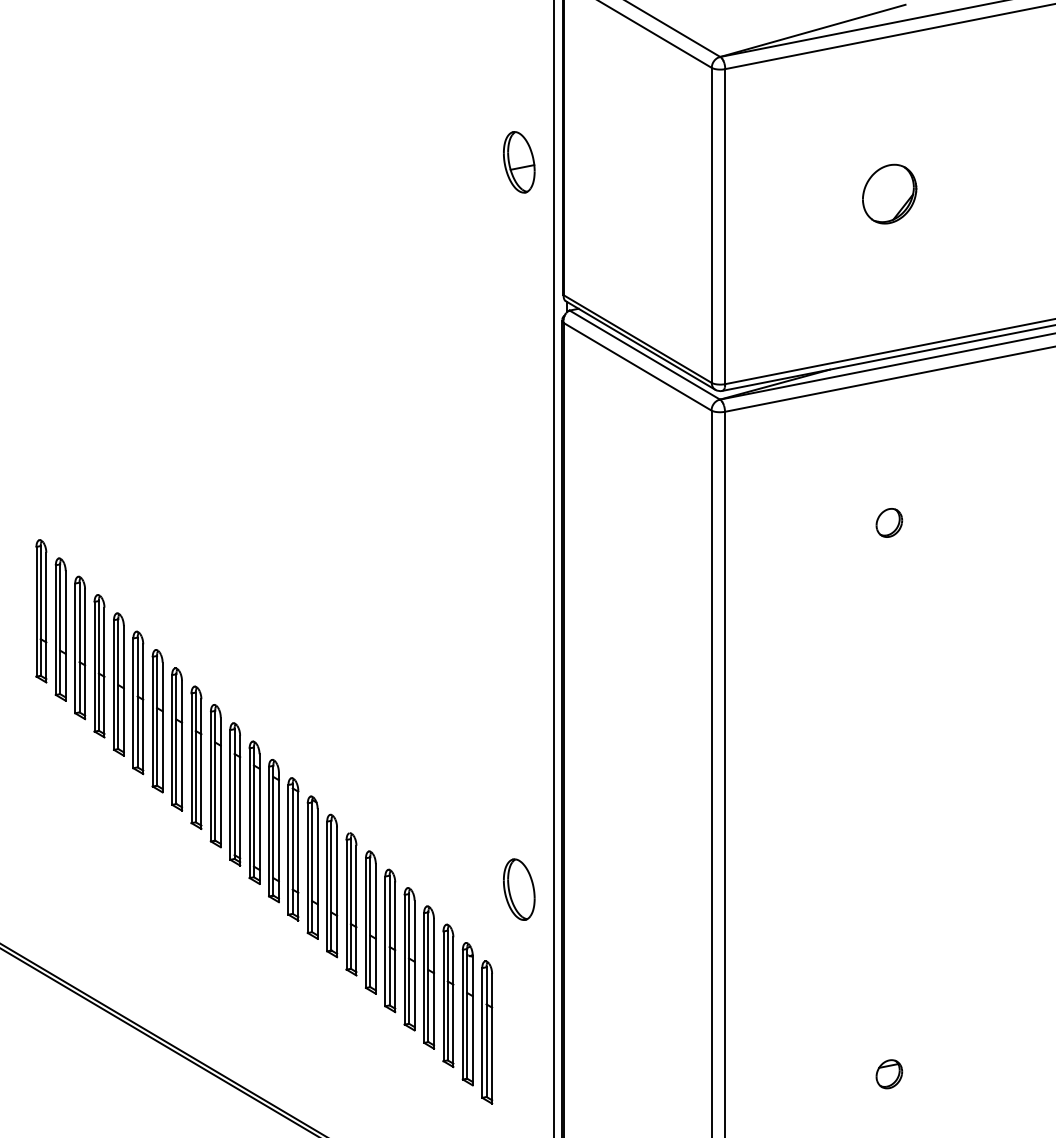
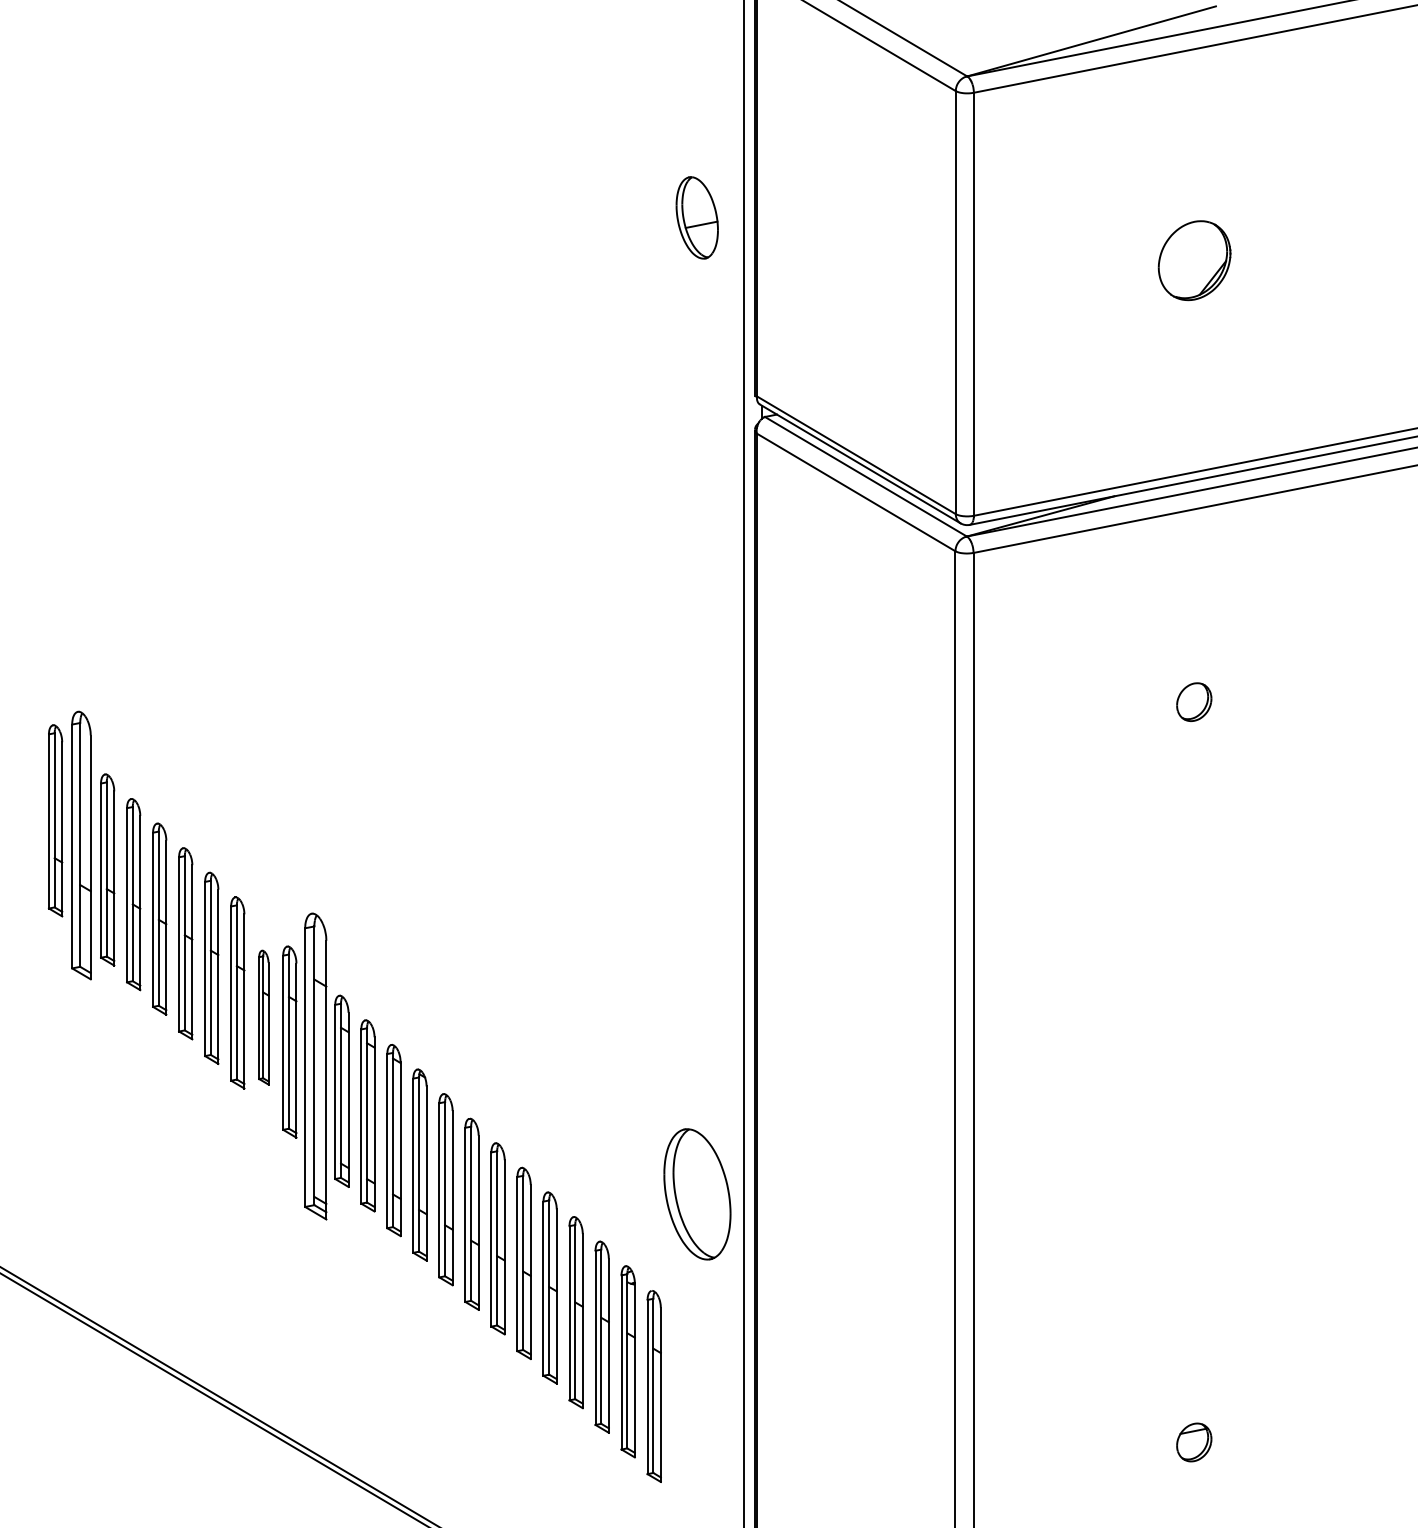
part: (60, 628) -> (81, 844), size x1.4
part: (196, 757) -> (263, 1017), size x0.7
part: (234, 794) -> (315, 1066), size x1.6
part: (518, 889) -> (696, 1194), size x1.6

